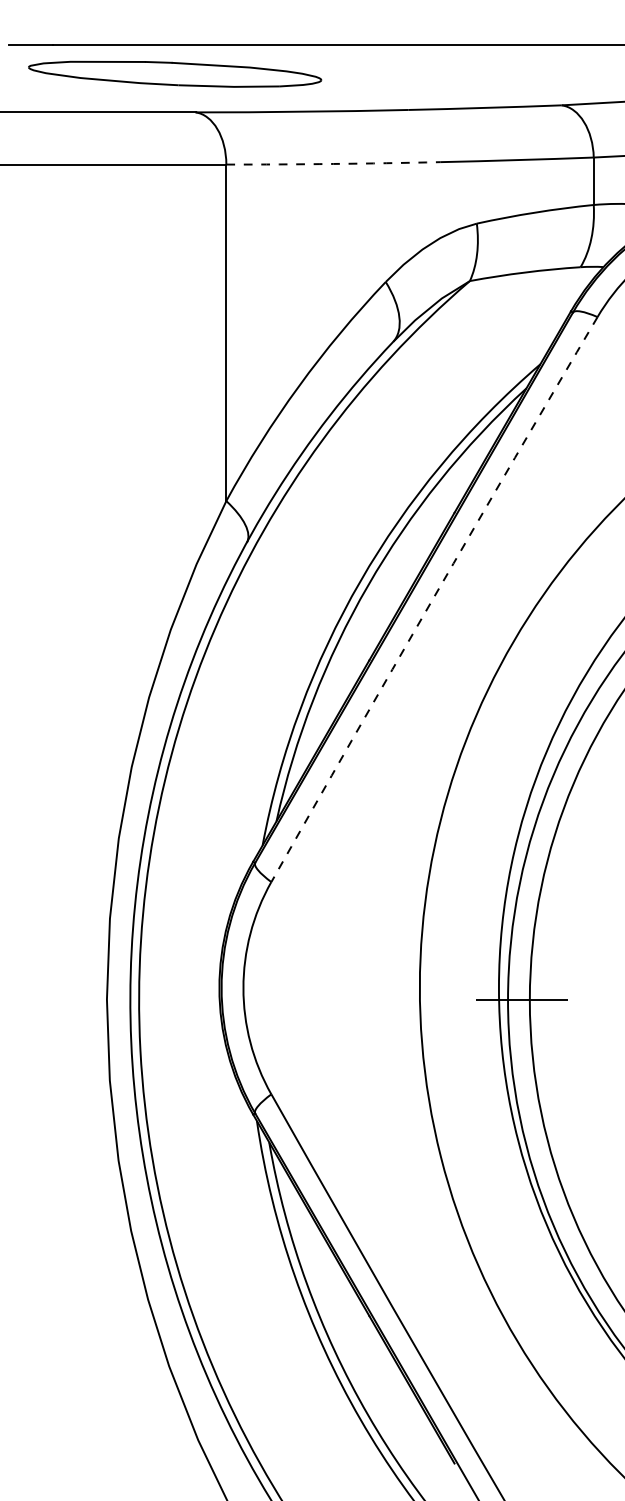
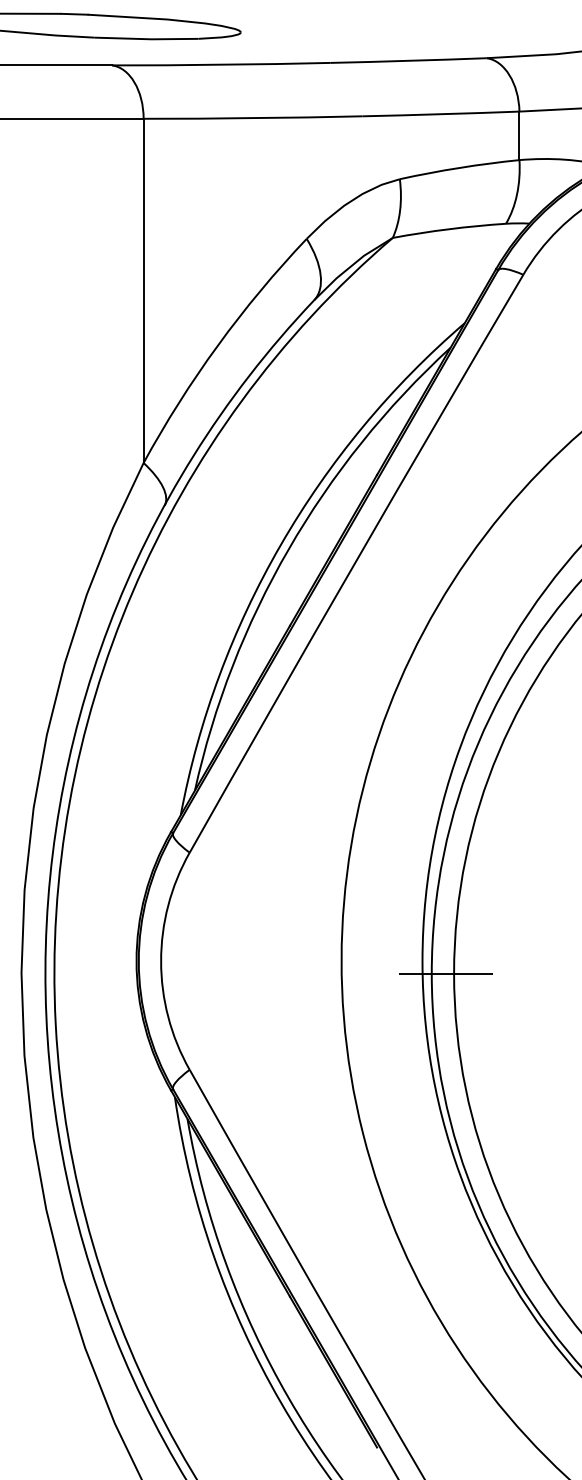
arc: (333, 163) -> (253, 117), dashed -> solid
arc: (433, 598) -> (355, 562), dashed -> solid

